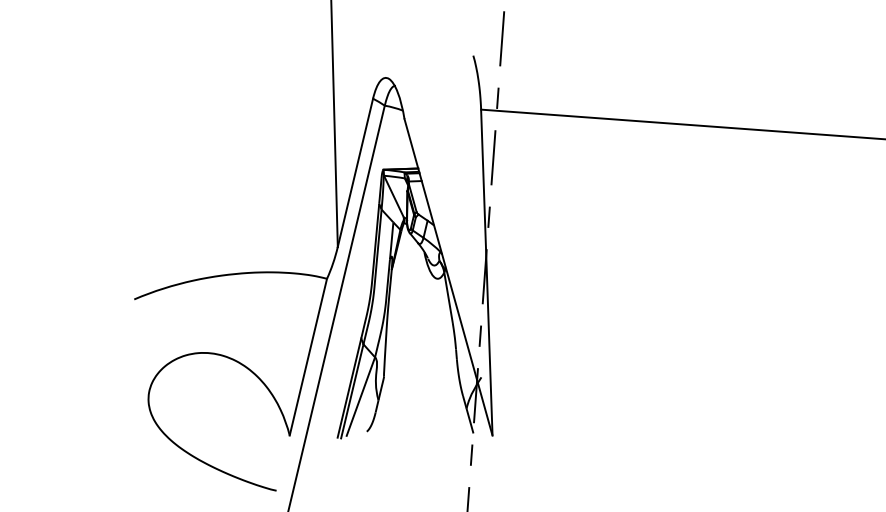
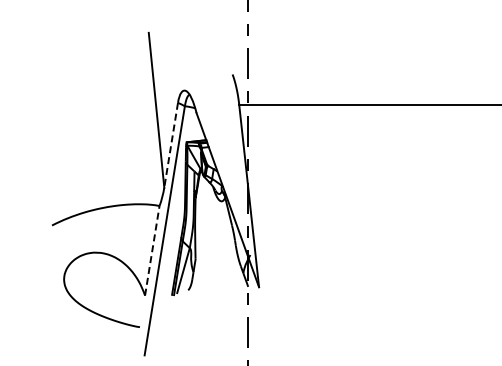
line: (356, 173) -> (171, 145), solid -> dashed
line: (308, 356) -> (152, 250), solid -> dashed

